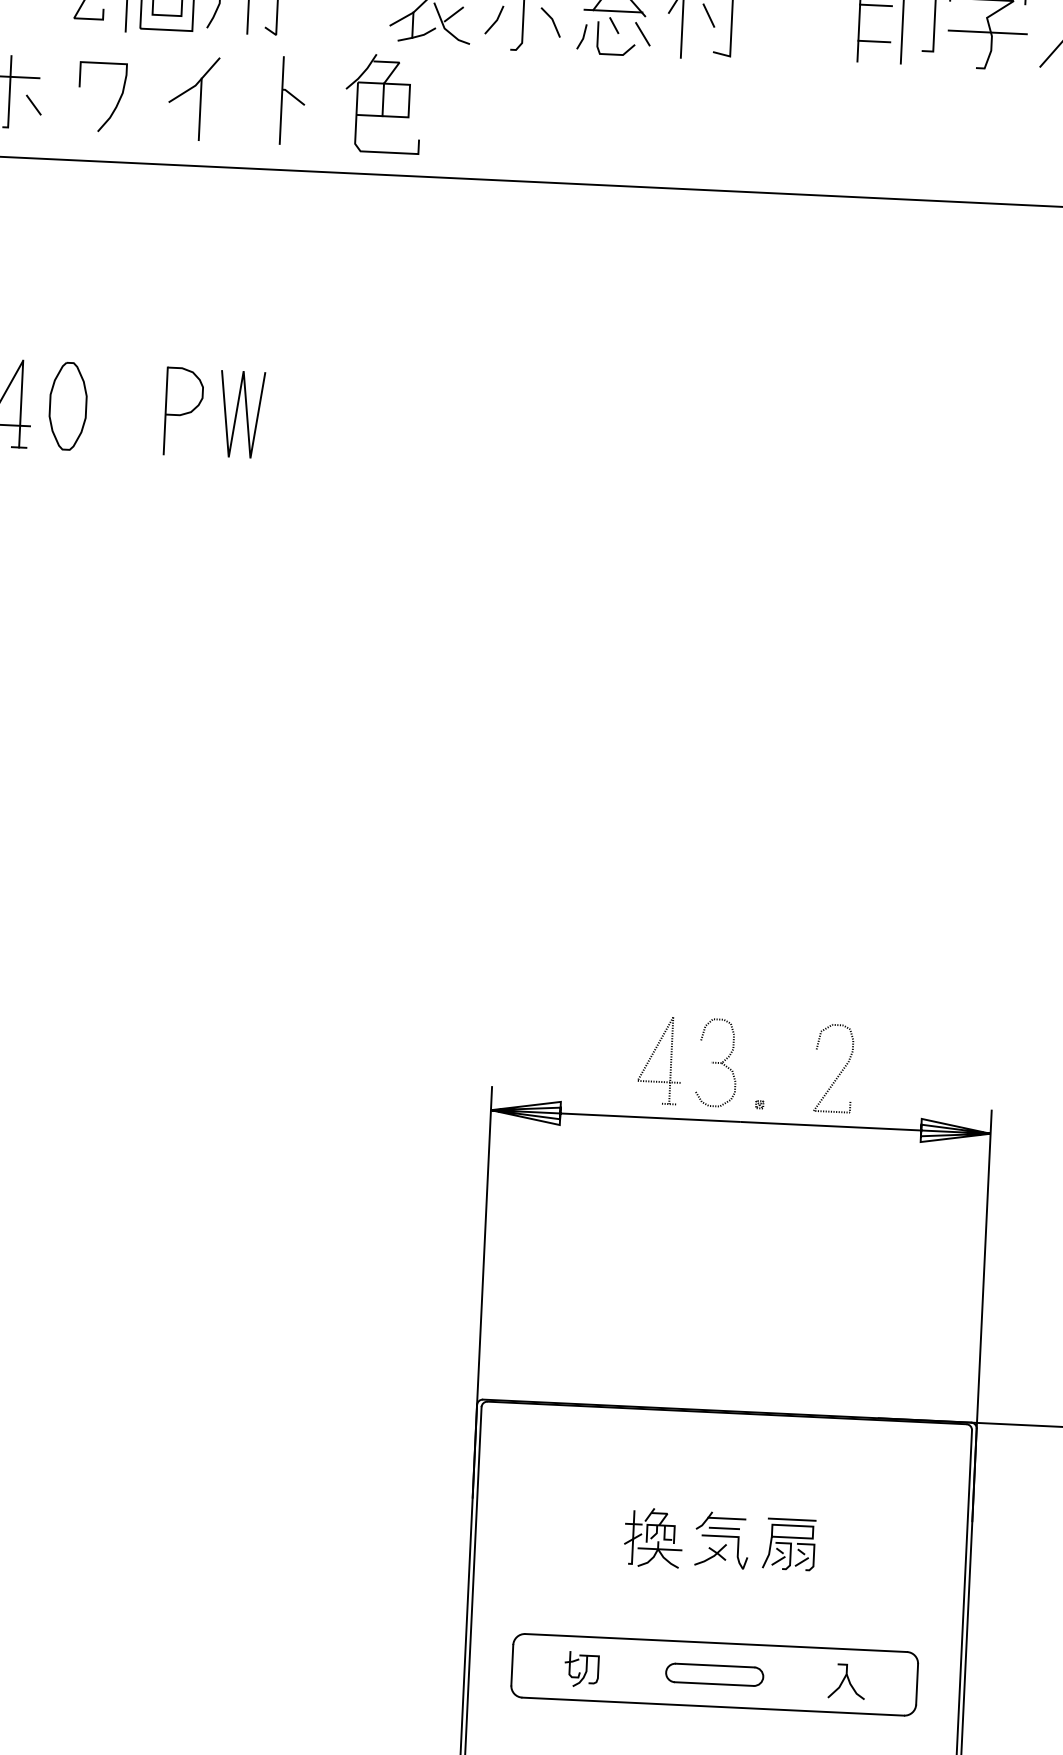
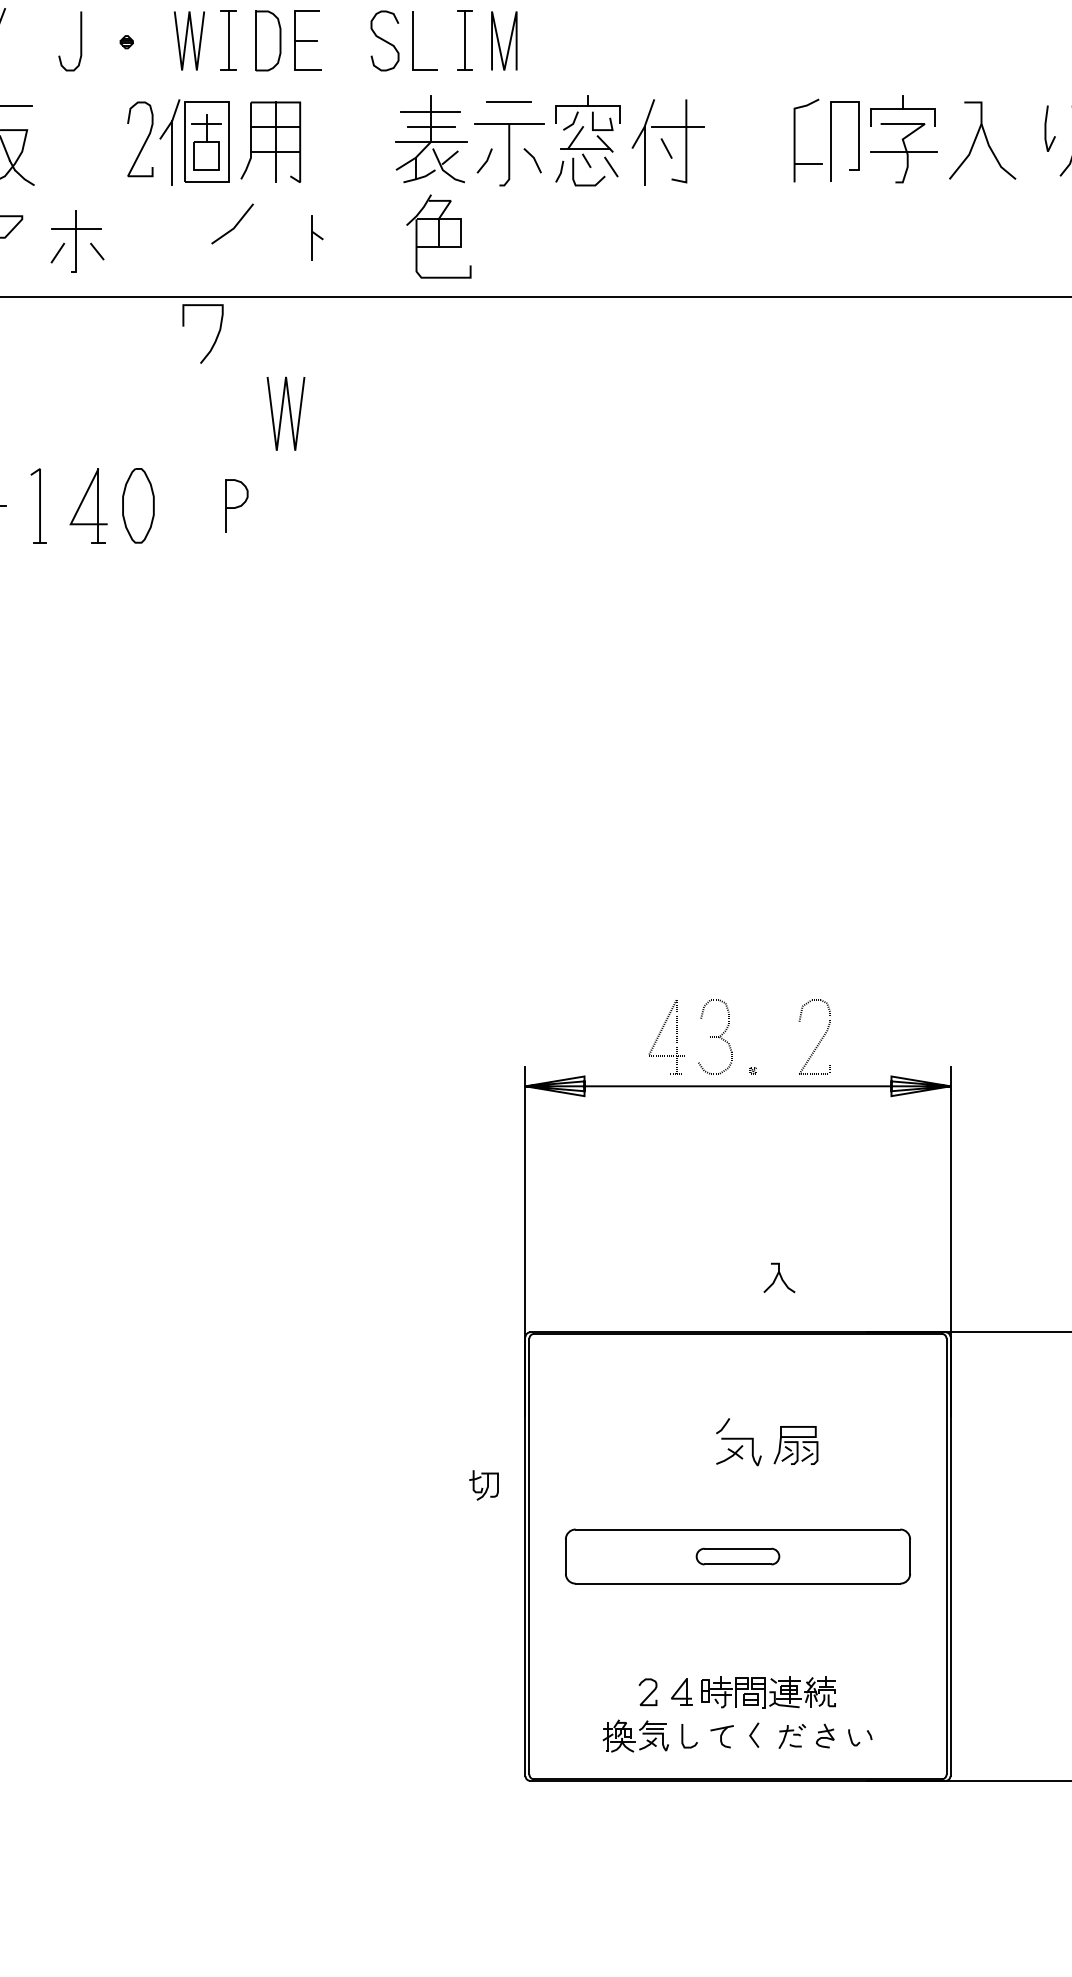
line: (875, 5) -> (807, 133), removed
part: (293, 100) -> (317, 237), size x0.6
curve: (116, 103) -> (215, 338), moved
part: (382, 103) -> (438, 236), moved
line: (200, 109) -> (238, 248), removed
part: (183, 411) -> (236, 505), size x0.7
line: (237, 413) -> (282, 413), moved
line: (726, 1518) -> (741, 1423), removed
line: (792, 1519) -> (797, 1421), removed
line: (723, 1527) -> (739, 1431), removed
part: (653, 1537) -> (680, 1442), removed
part: (581, 1669) -> (483, 1485), moved
part: (846, 1680) -> (779, 1277), moved

